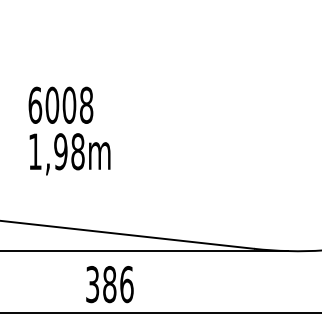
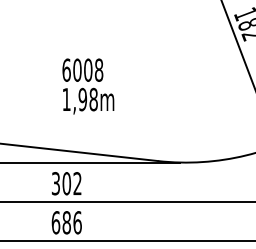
text: (69, 131) -> (88, 86), moved
text: (117, 284) -> (71, 183), 386 -> 302

